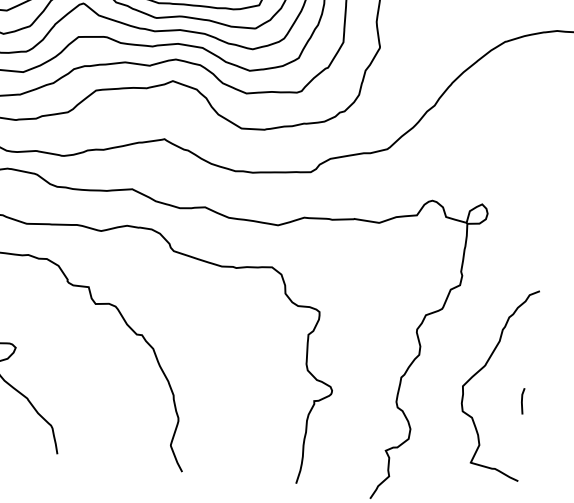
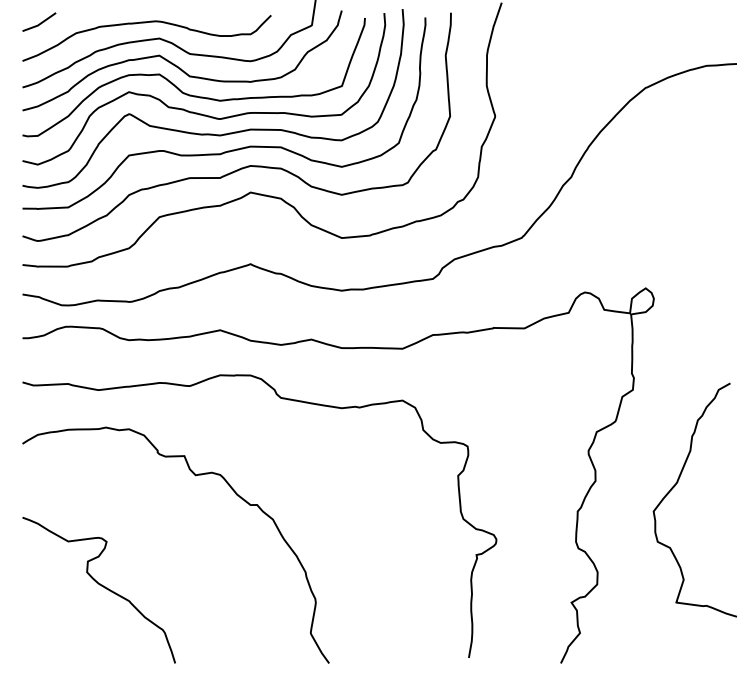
line: (522, 401) -> (728, 519), removed

